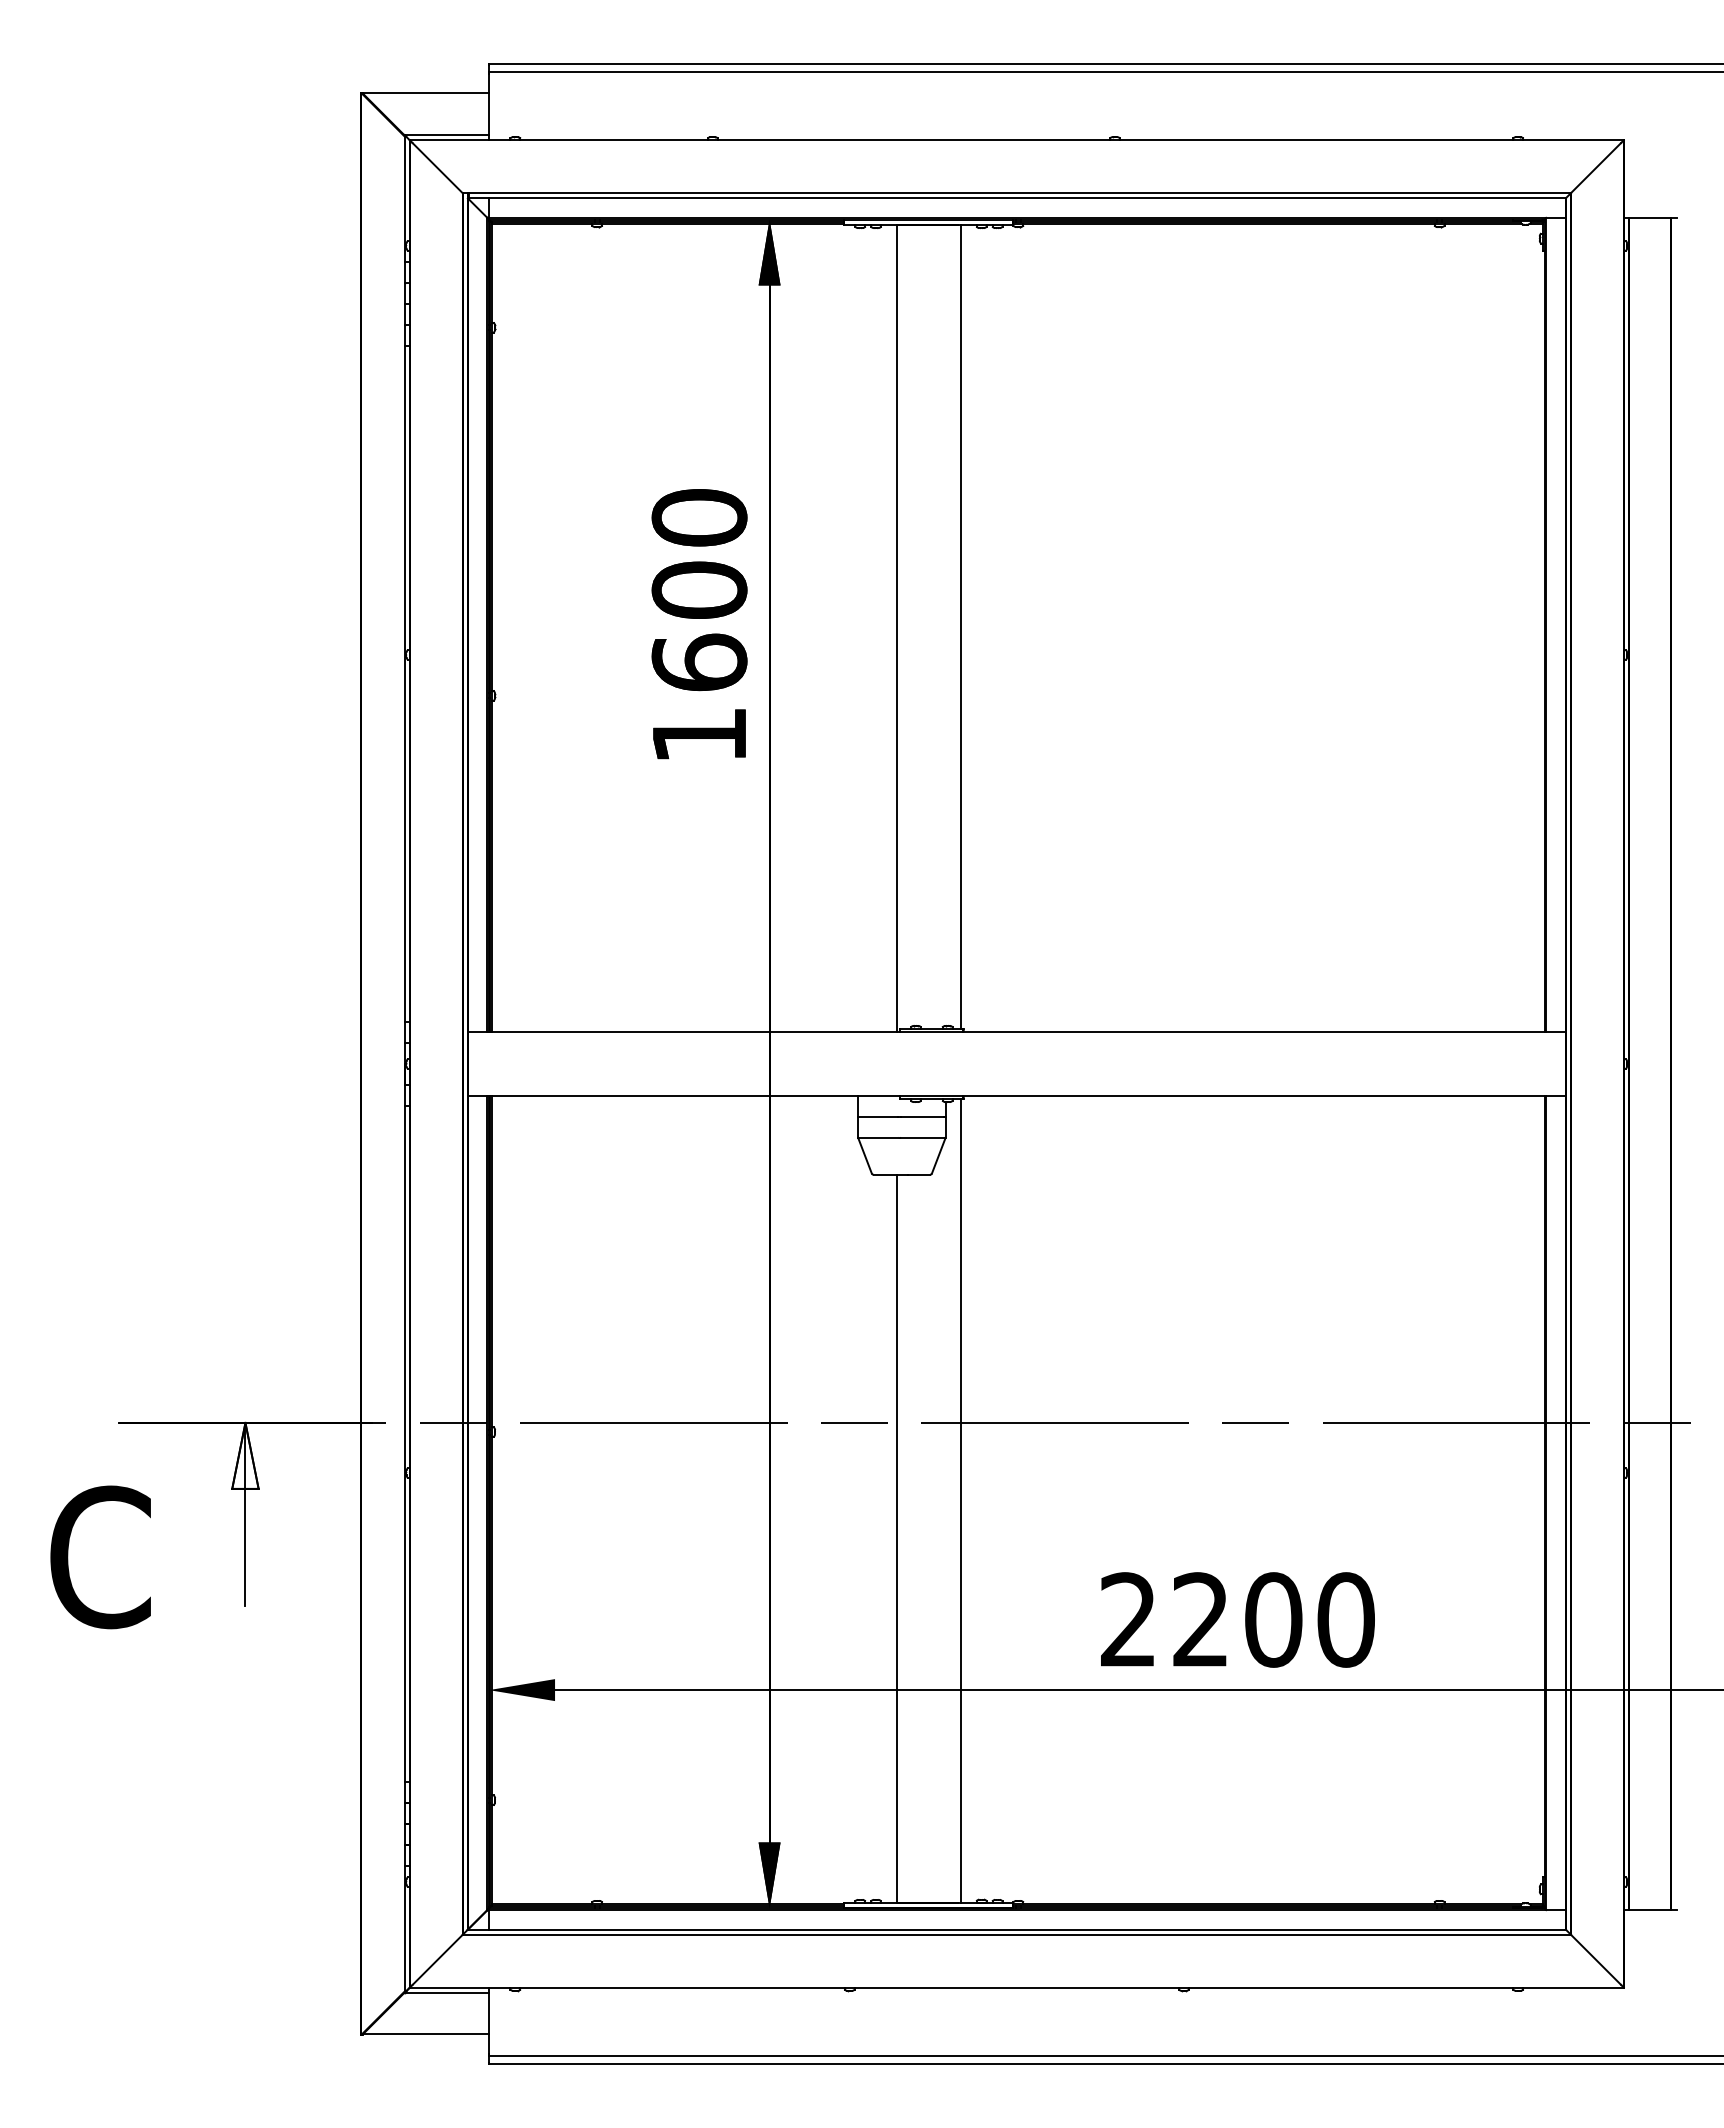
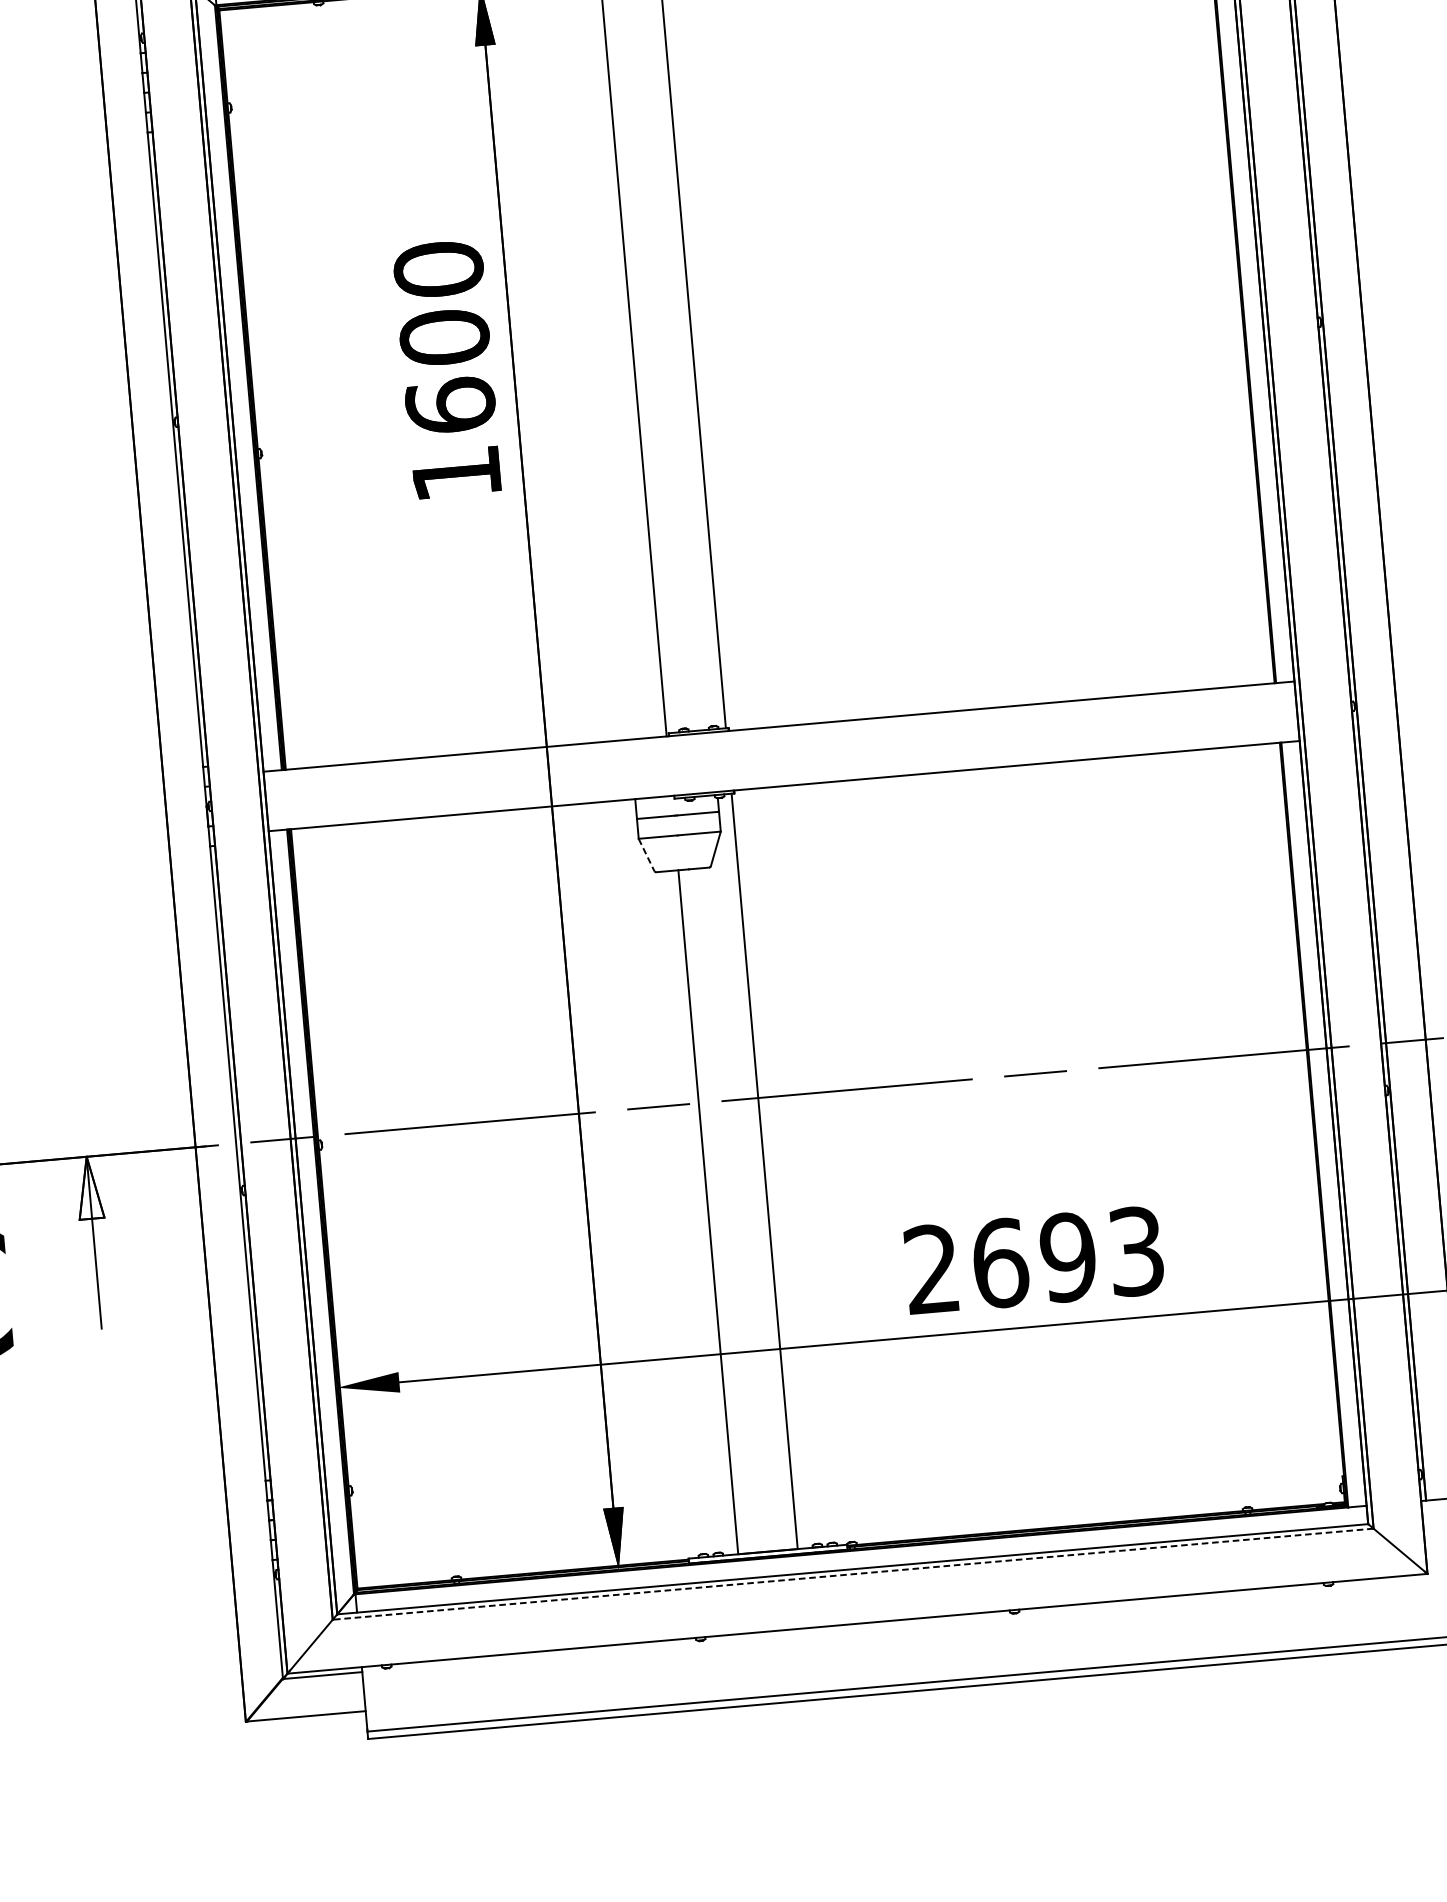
line: (865, 1156) -> (647, 855), solid -> dashed
text: (1273, 1619) -> (1068, 1256), 2200 -> 2693
line: (1016, 1934) -> (852, 1573), solid -> dashed

